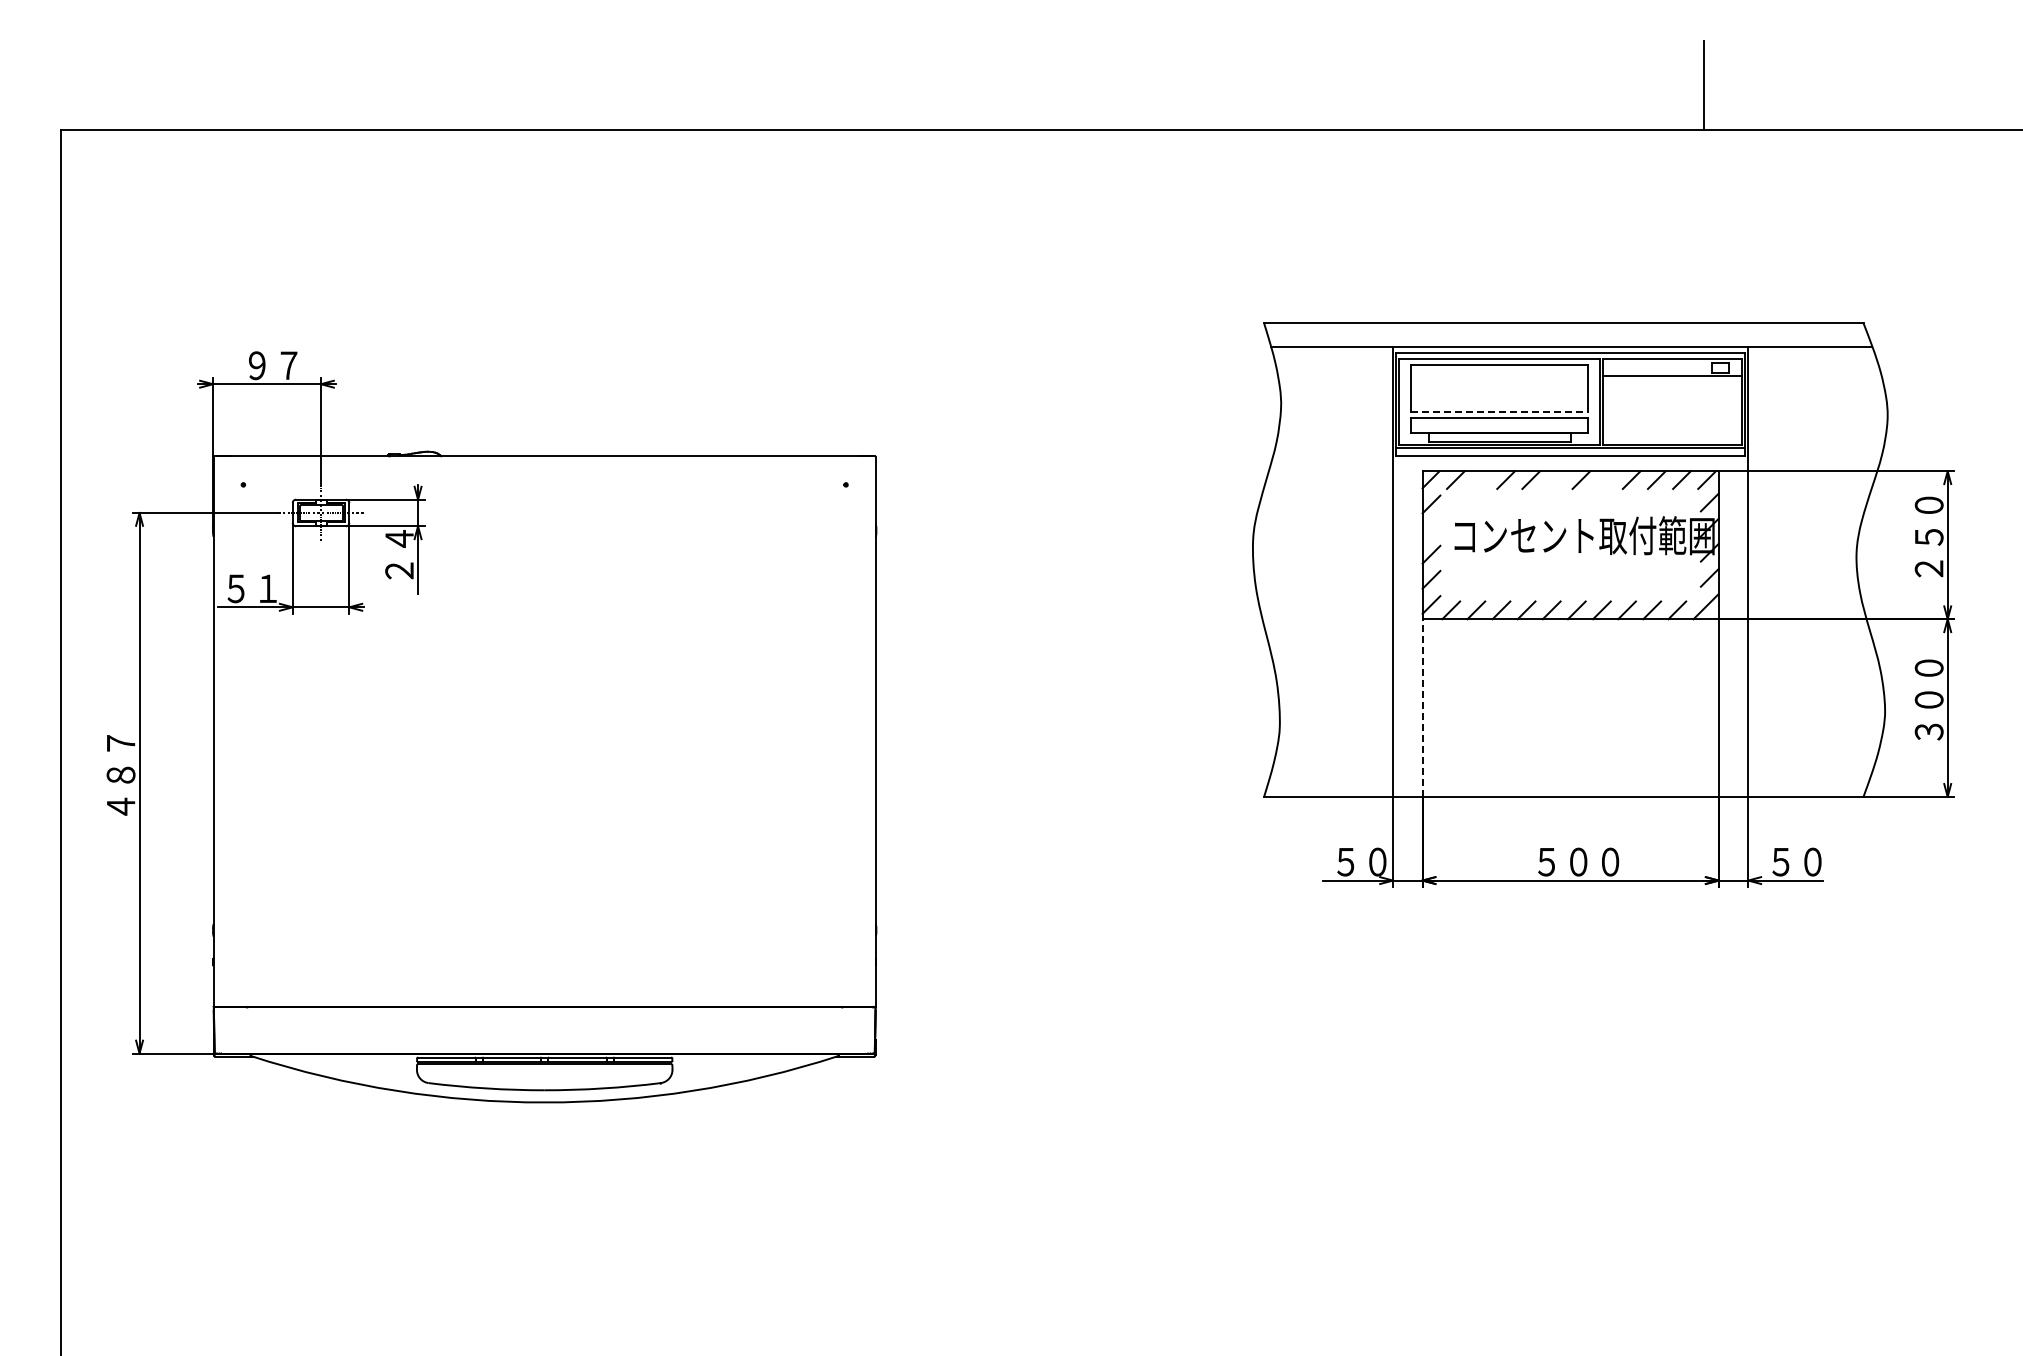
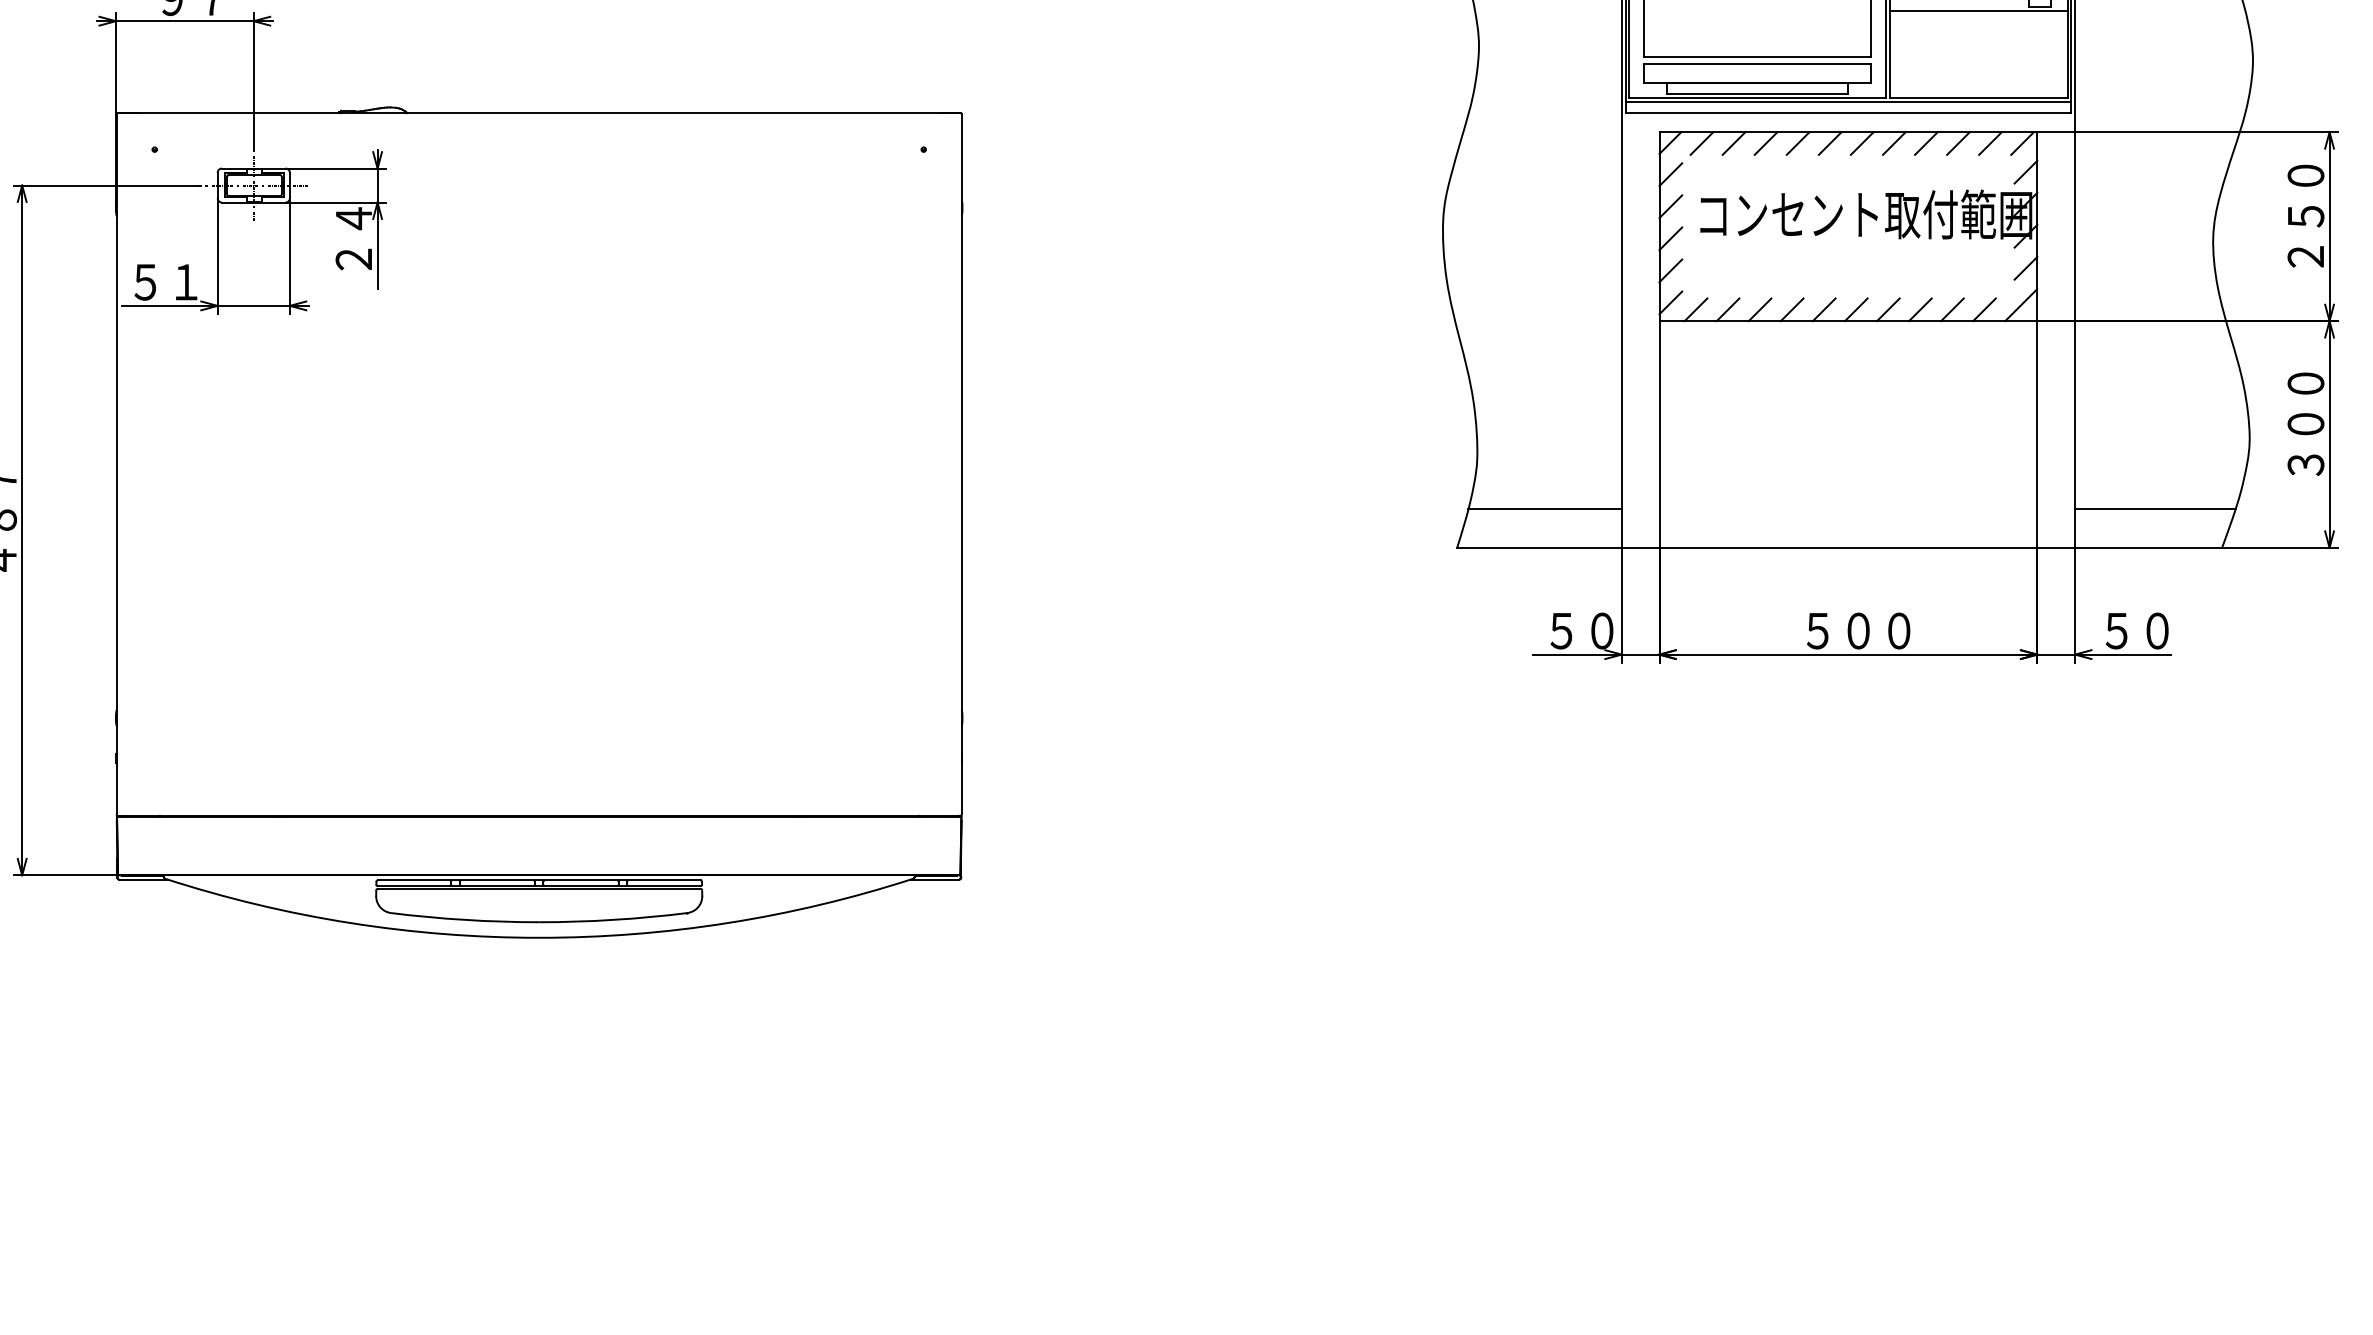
line: (1499, 412) -> (1757, 57), dashed -> solid
line: (1480, 479) -> (1733, 142), added
line: (1556, 479) -> (1830, 142), added
line: (1606, 479) -> (1894, 142), added
line: (1431, 529) -> (1670, 206), added
line: (1422, 708) -> (1659, 435), dashed -> solid
line: (1332, 766) -> (1544, 509), added
line: (1811, 766) -> (2155, 509), added

